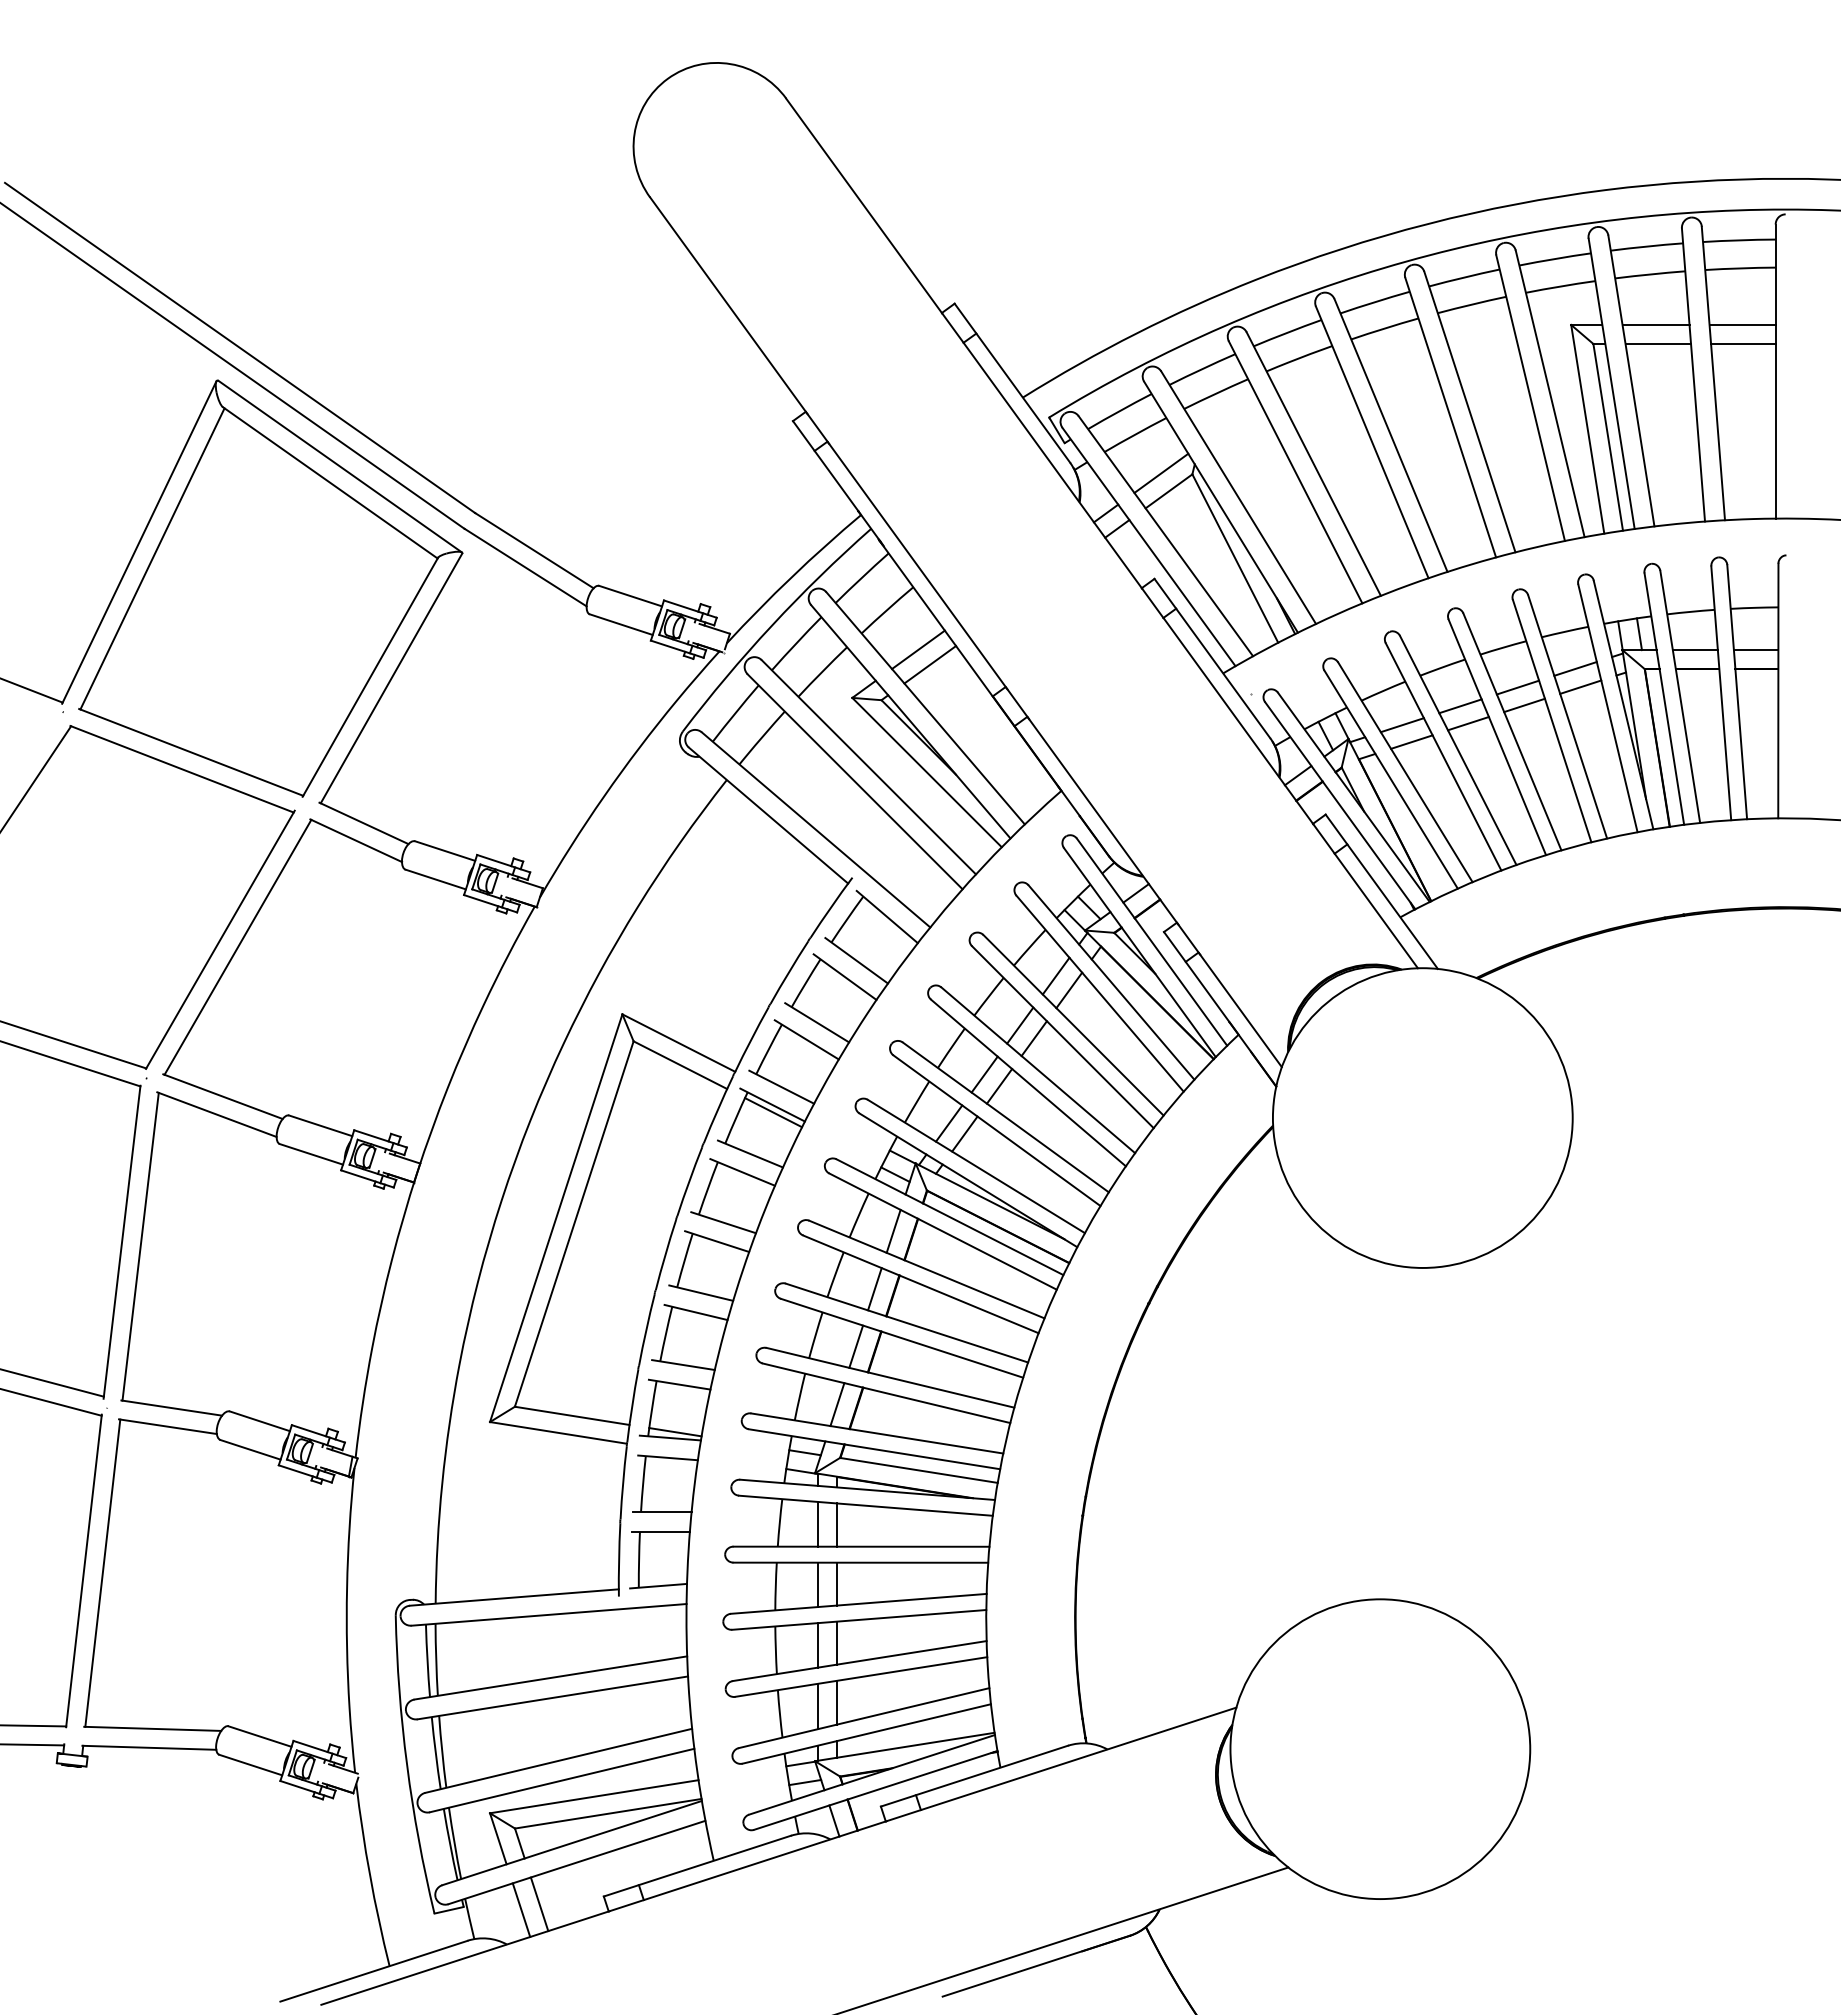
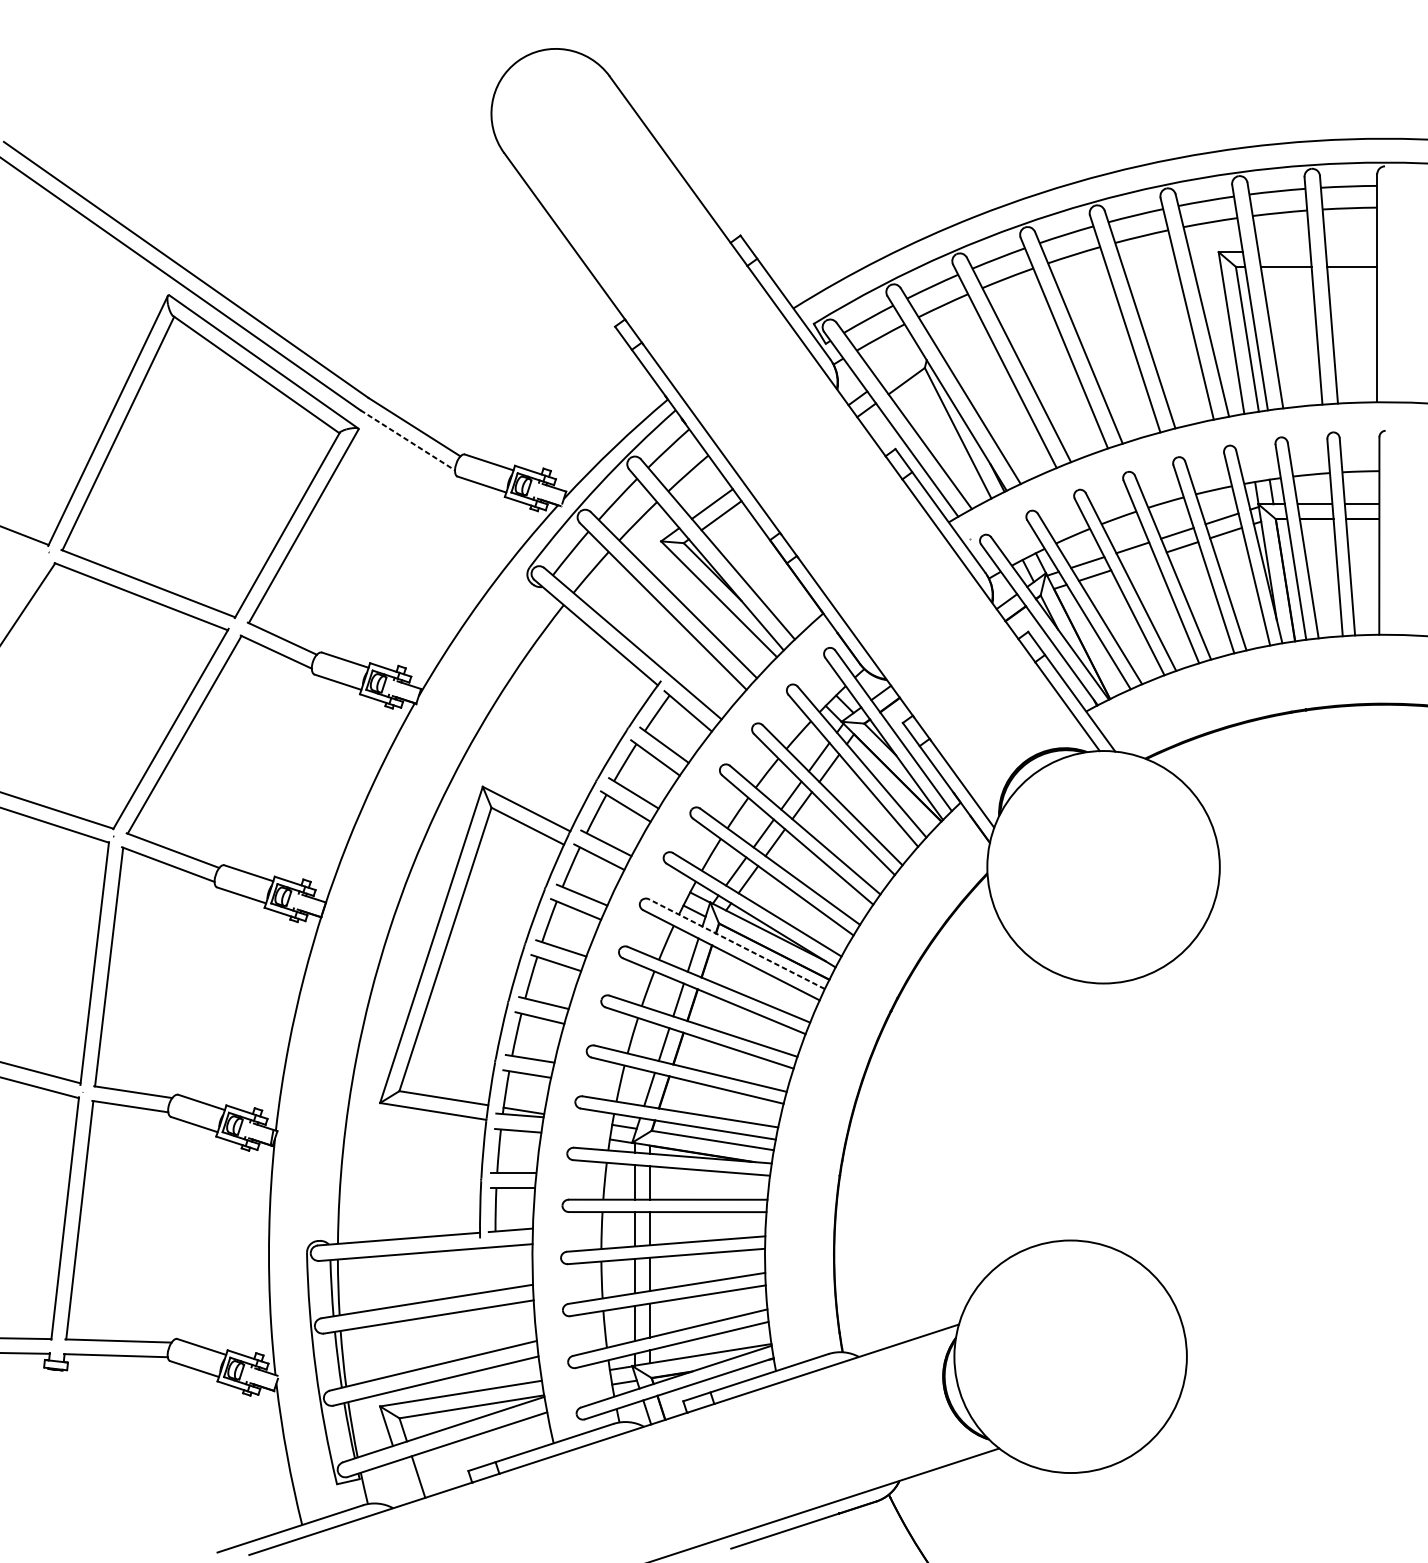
line: (1655, 324) -> (1284, 251), removed
line: (1742, 324) -> (1351, 251), removed
line: (1161, 472) -> (900, 366), removed
line: (526, 567) -> (408, 440), solid -> dashed
line: (1468, 723) -> (1139, 561), removed
line: (773, 1112) -> (599, 862), removed
line: (949, 1216) -> (736, 943), solid -> dashed
line: (521, 1909) -> (404, 1481), removed

